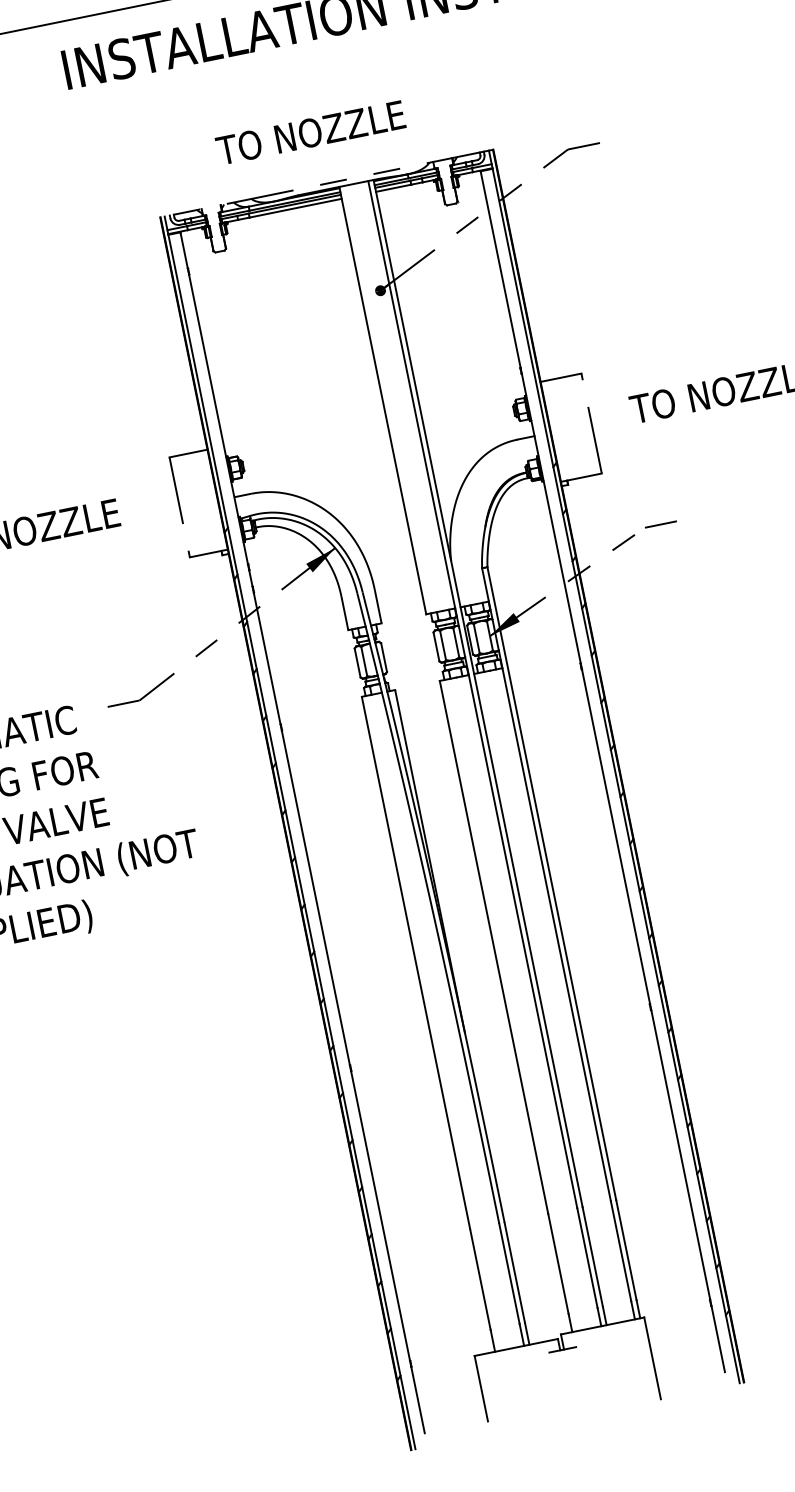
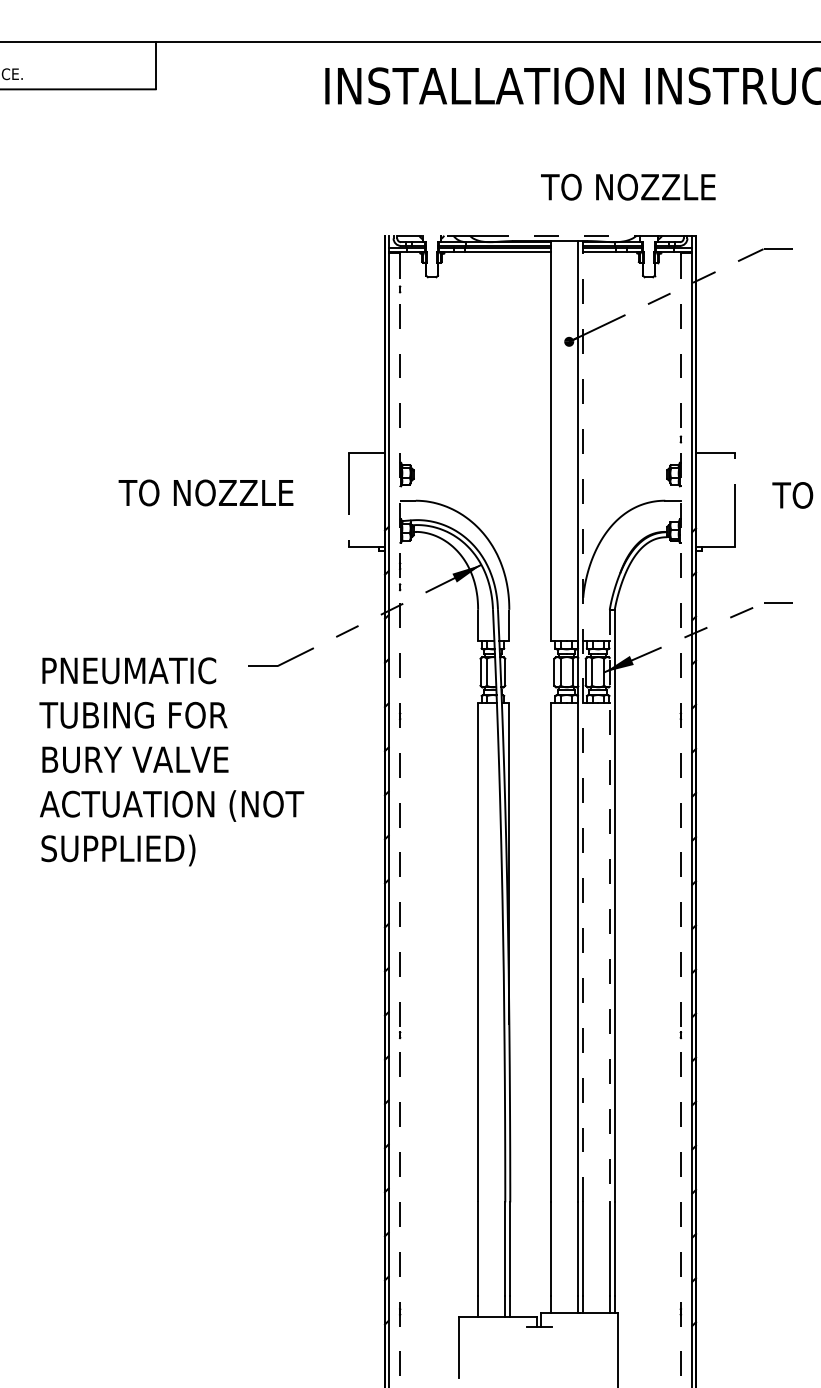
text: (310, 132) -> (628, 186), moved
line: (478, 693) -> (583, 721), solid -> dashed
line: (603, 772) -> (681, 815), solid -> dashed
line: (303, 833) -> (400, 815), solid -> dashed
line: (546, 885) -> (609, 906), solid -> dashed

